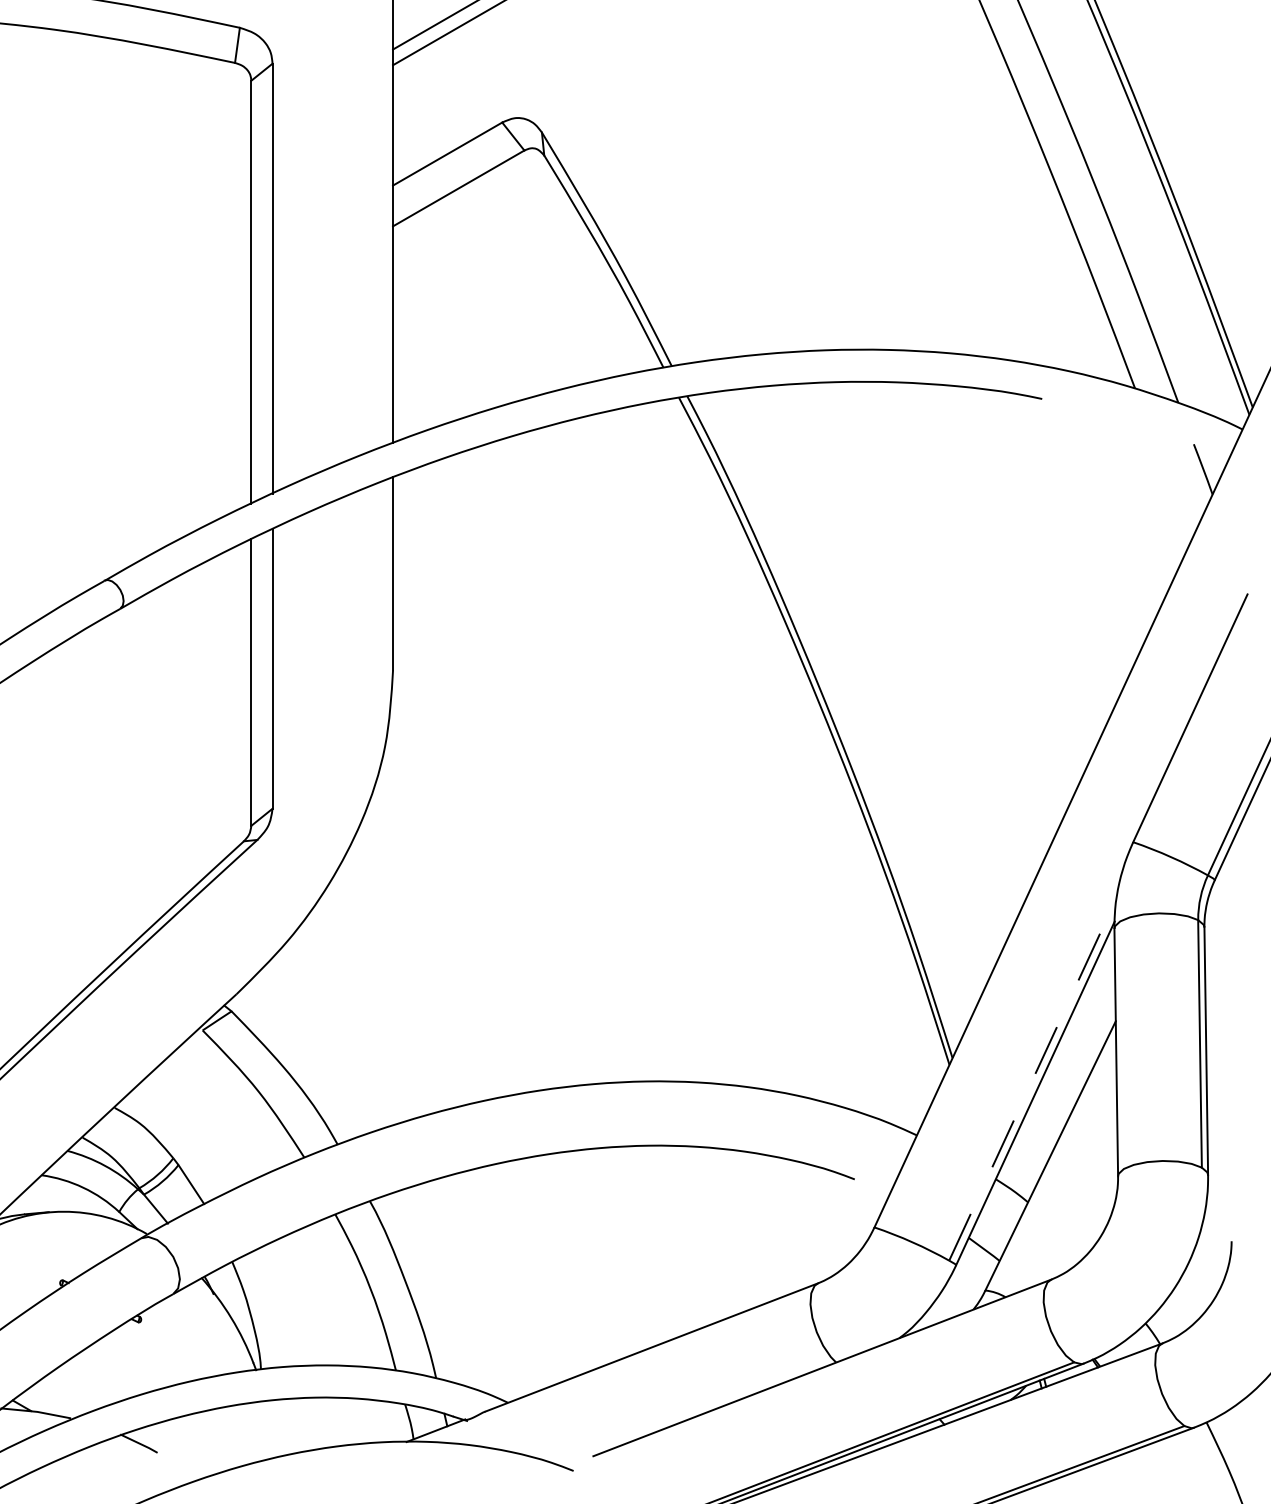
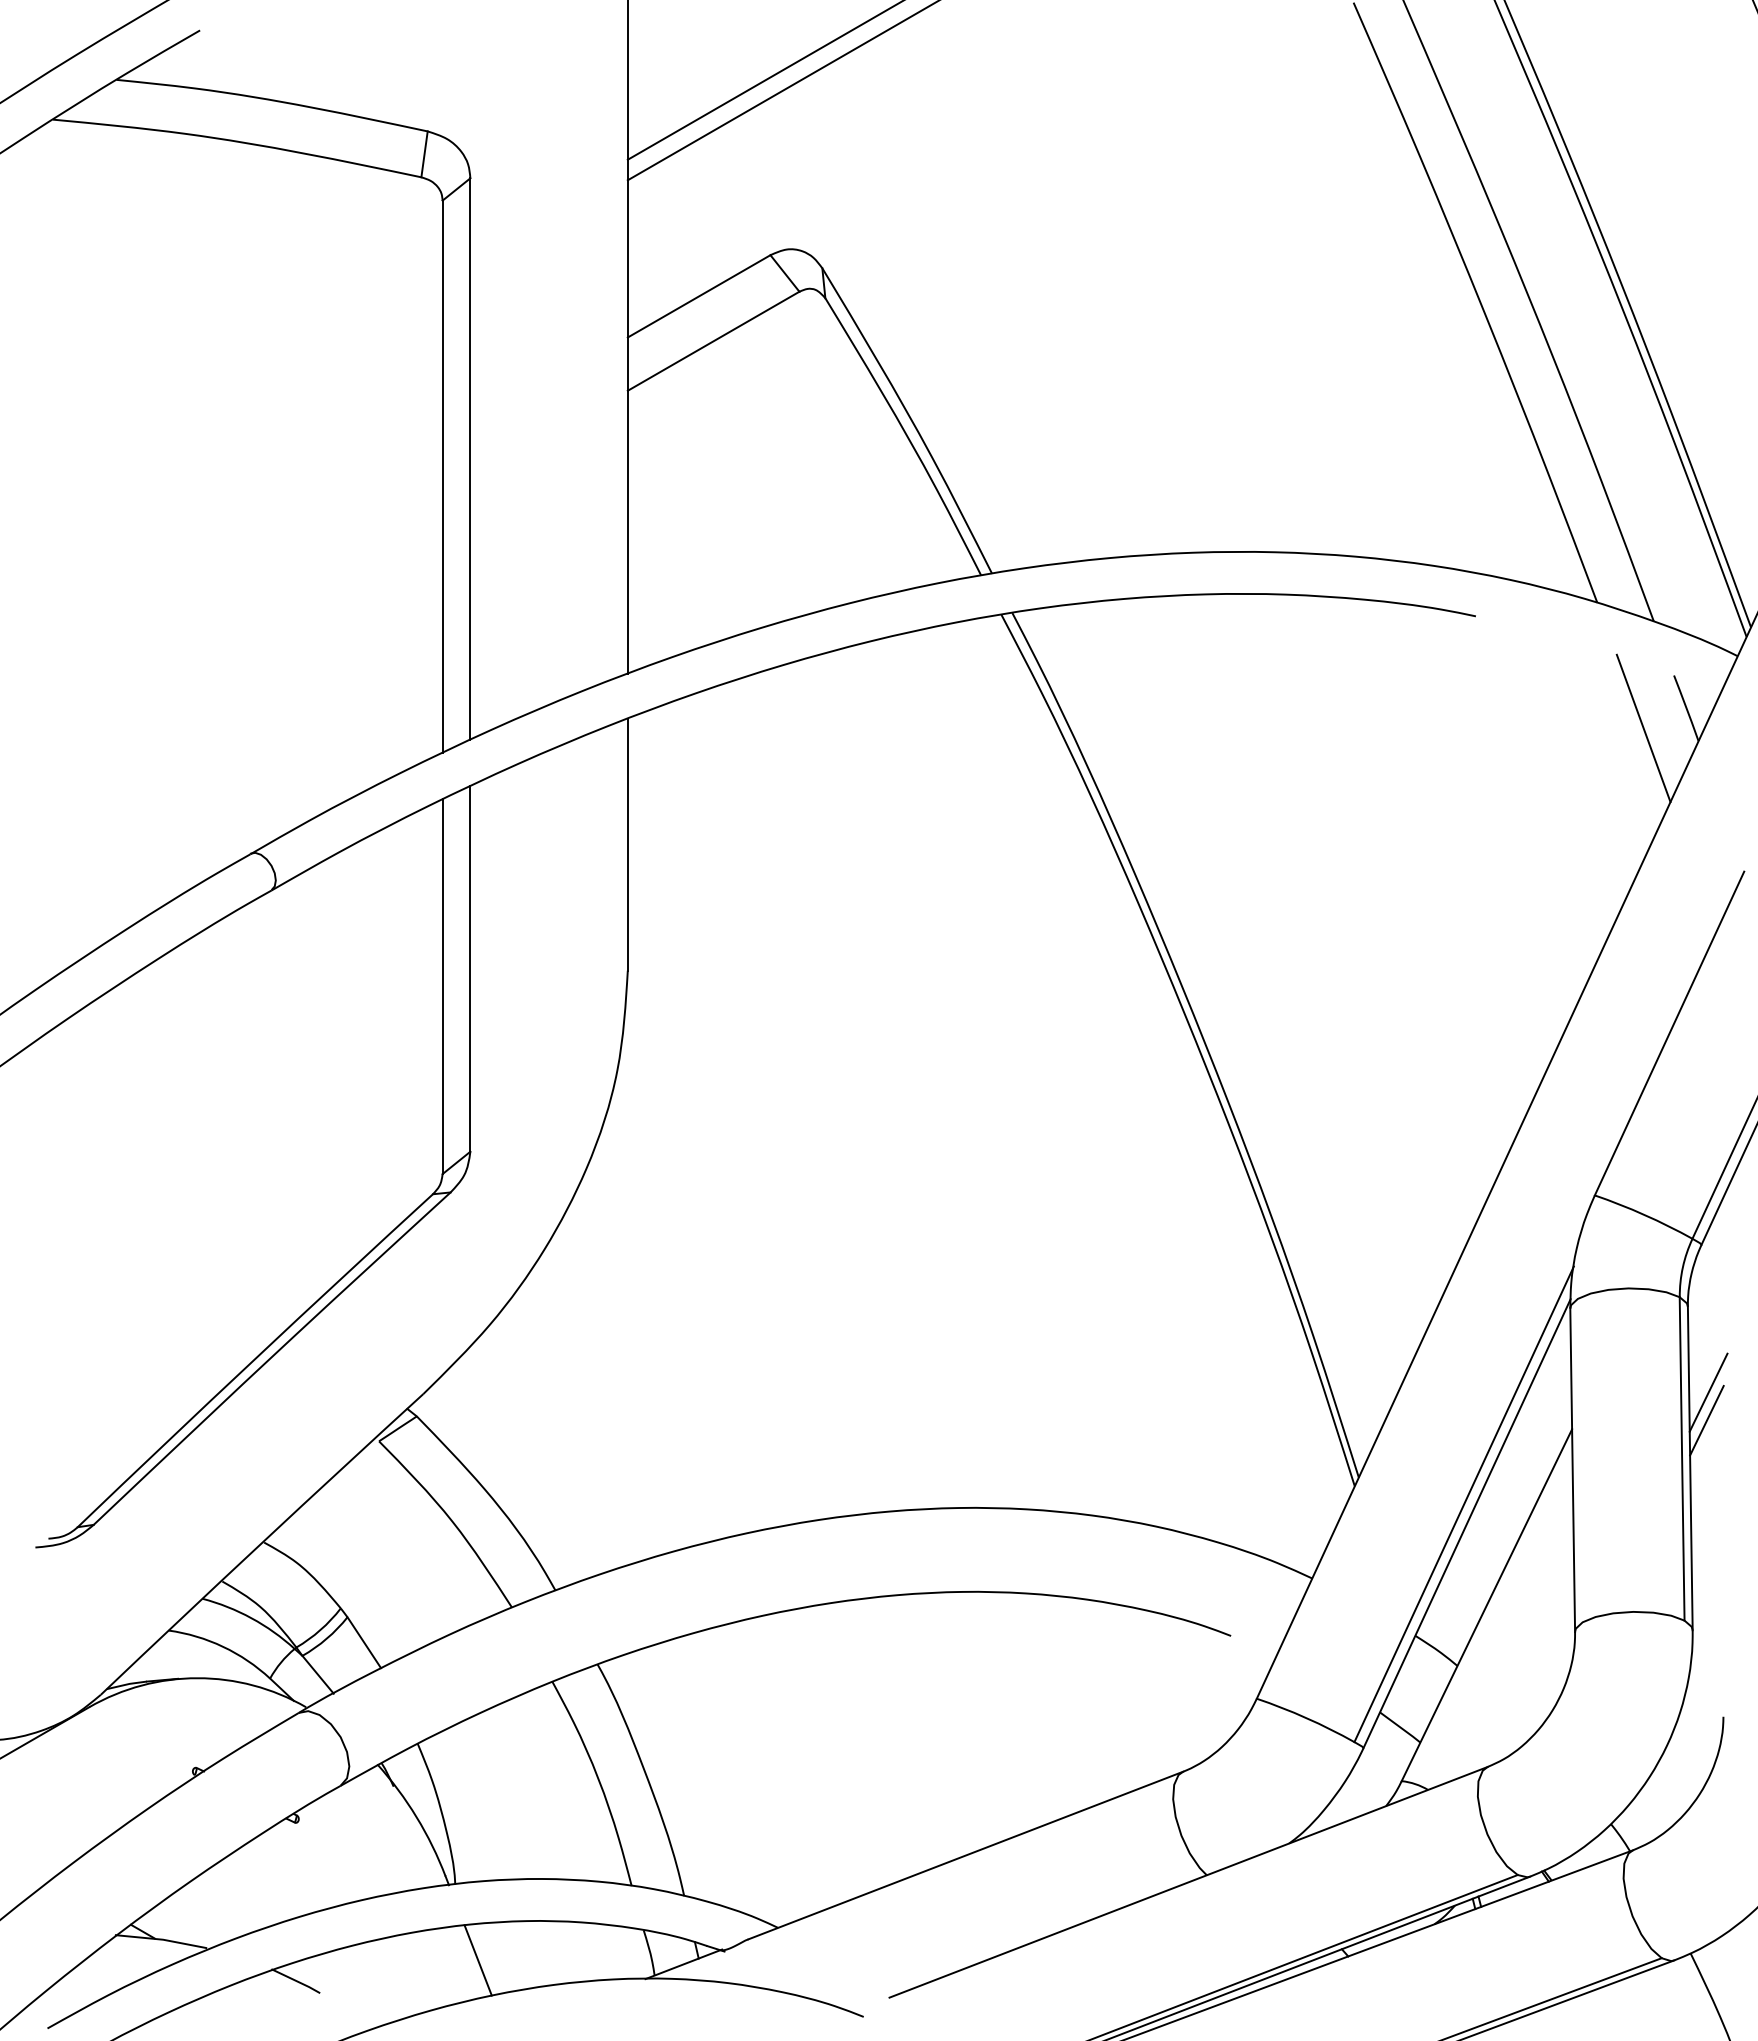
line: (1170, 484) -> (1643, 728), added
line: (1220, 993) -> (1708, 1392), added
line: (1218, 1014) -> (1706, 1420), added
line: (1033, 1078) -> (1464, 1504), dashed -> solid
line: (278, 1427) -> (477, 1960), added

